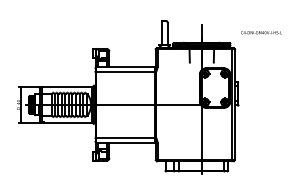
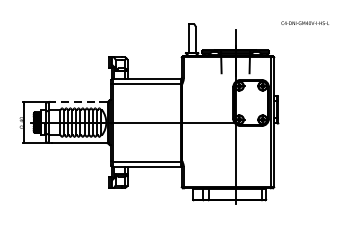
text: (261, 32) -> (305, 22), moved
line: (67, 87) -> (78, 102), solid -> dashed

